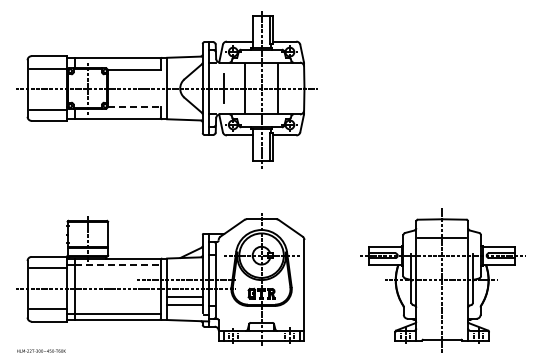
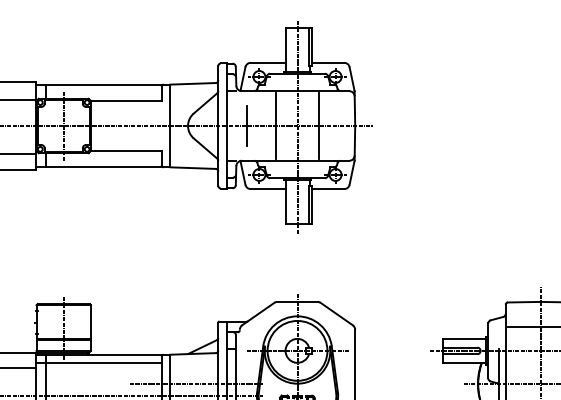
line: (134, 107) -> (126, 151), dashed -> solid
line: (117, 264) -> (103, 362), dashed -> solid

